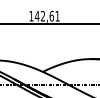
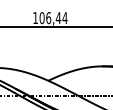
text: (46, 15) -> (52, 17), 142,61 -> 106,44

